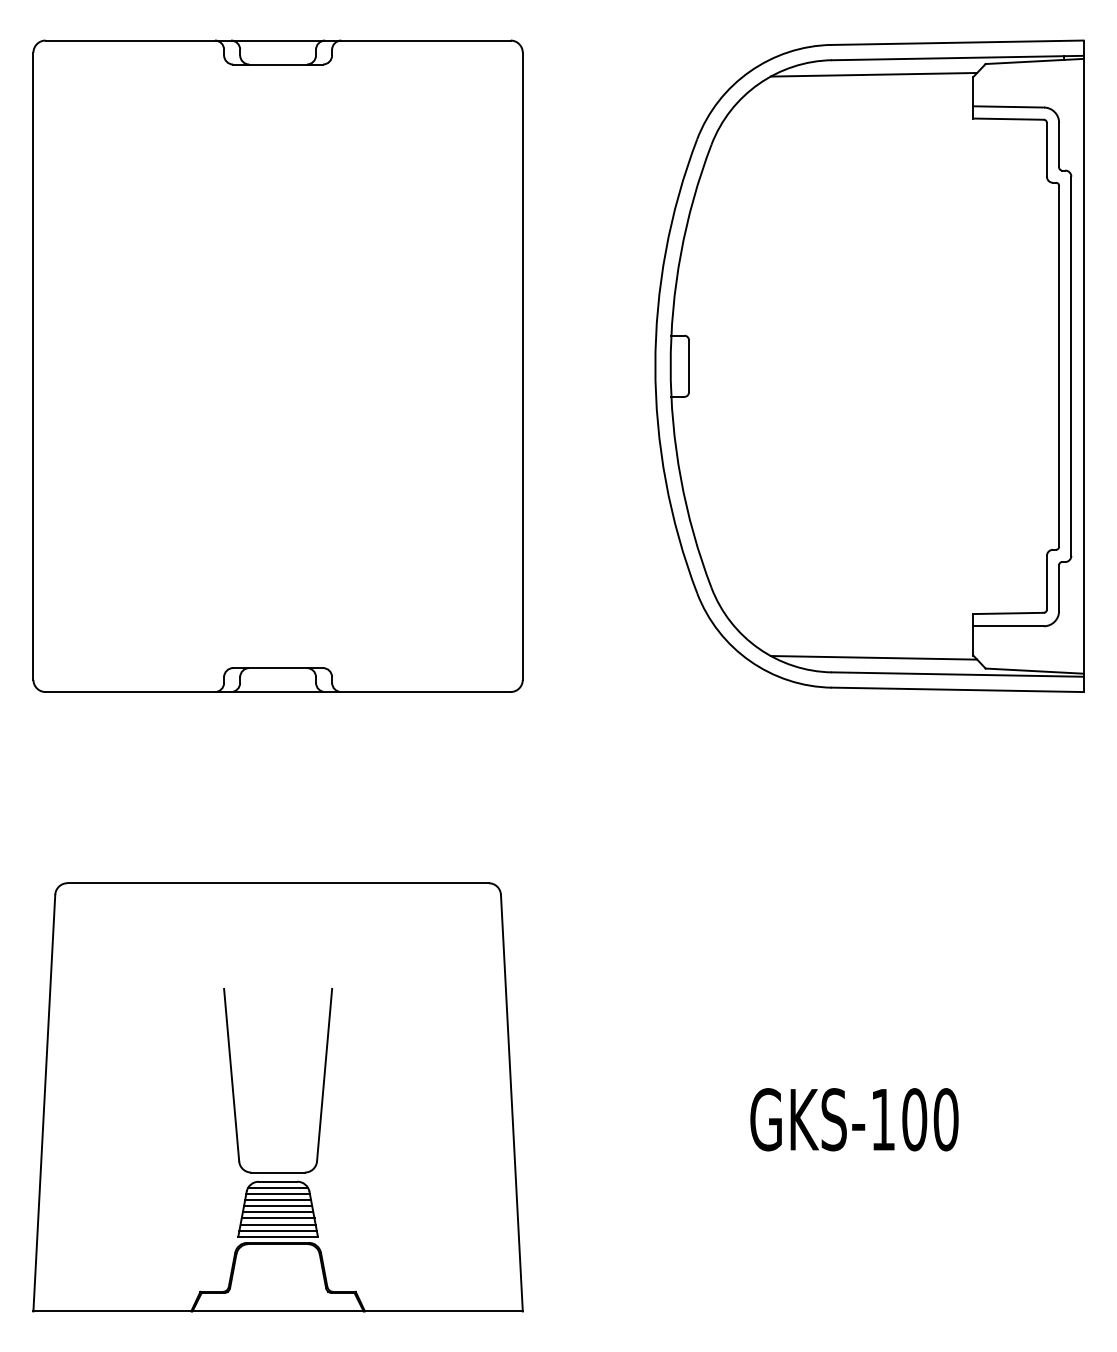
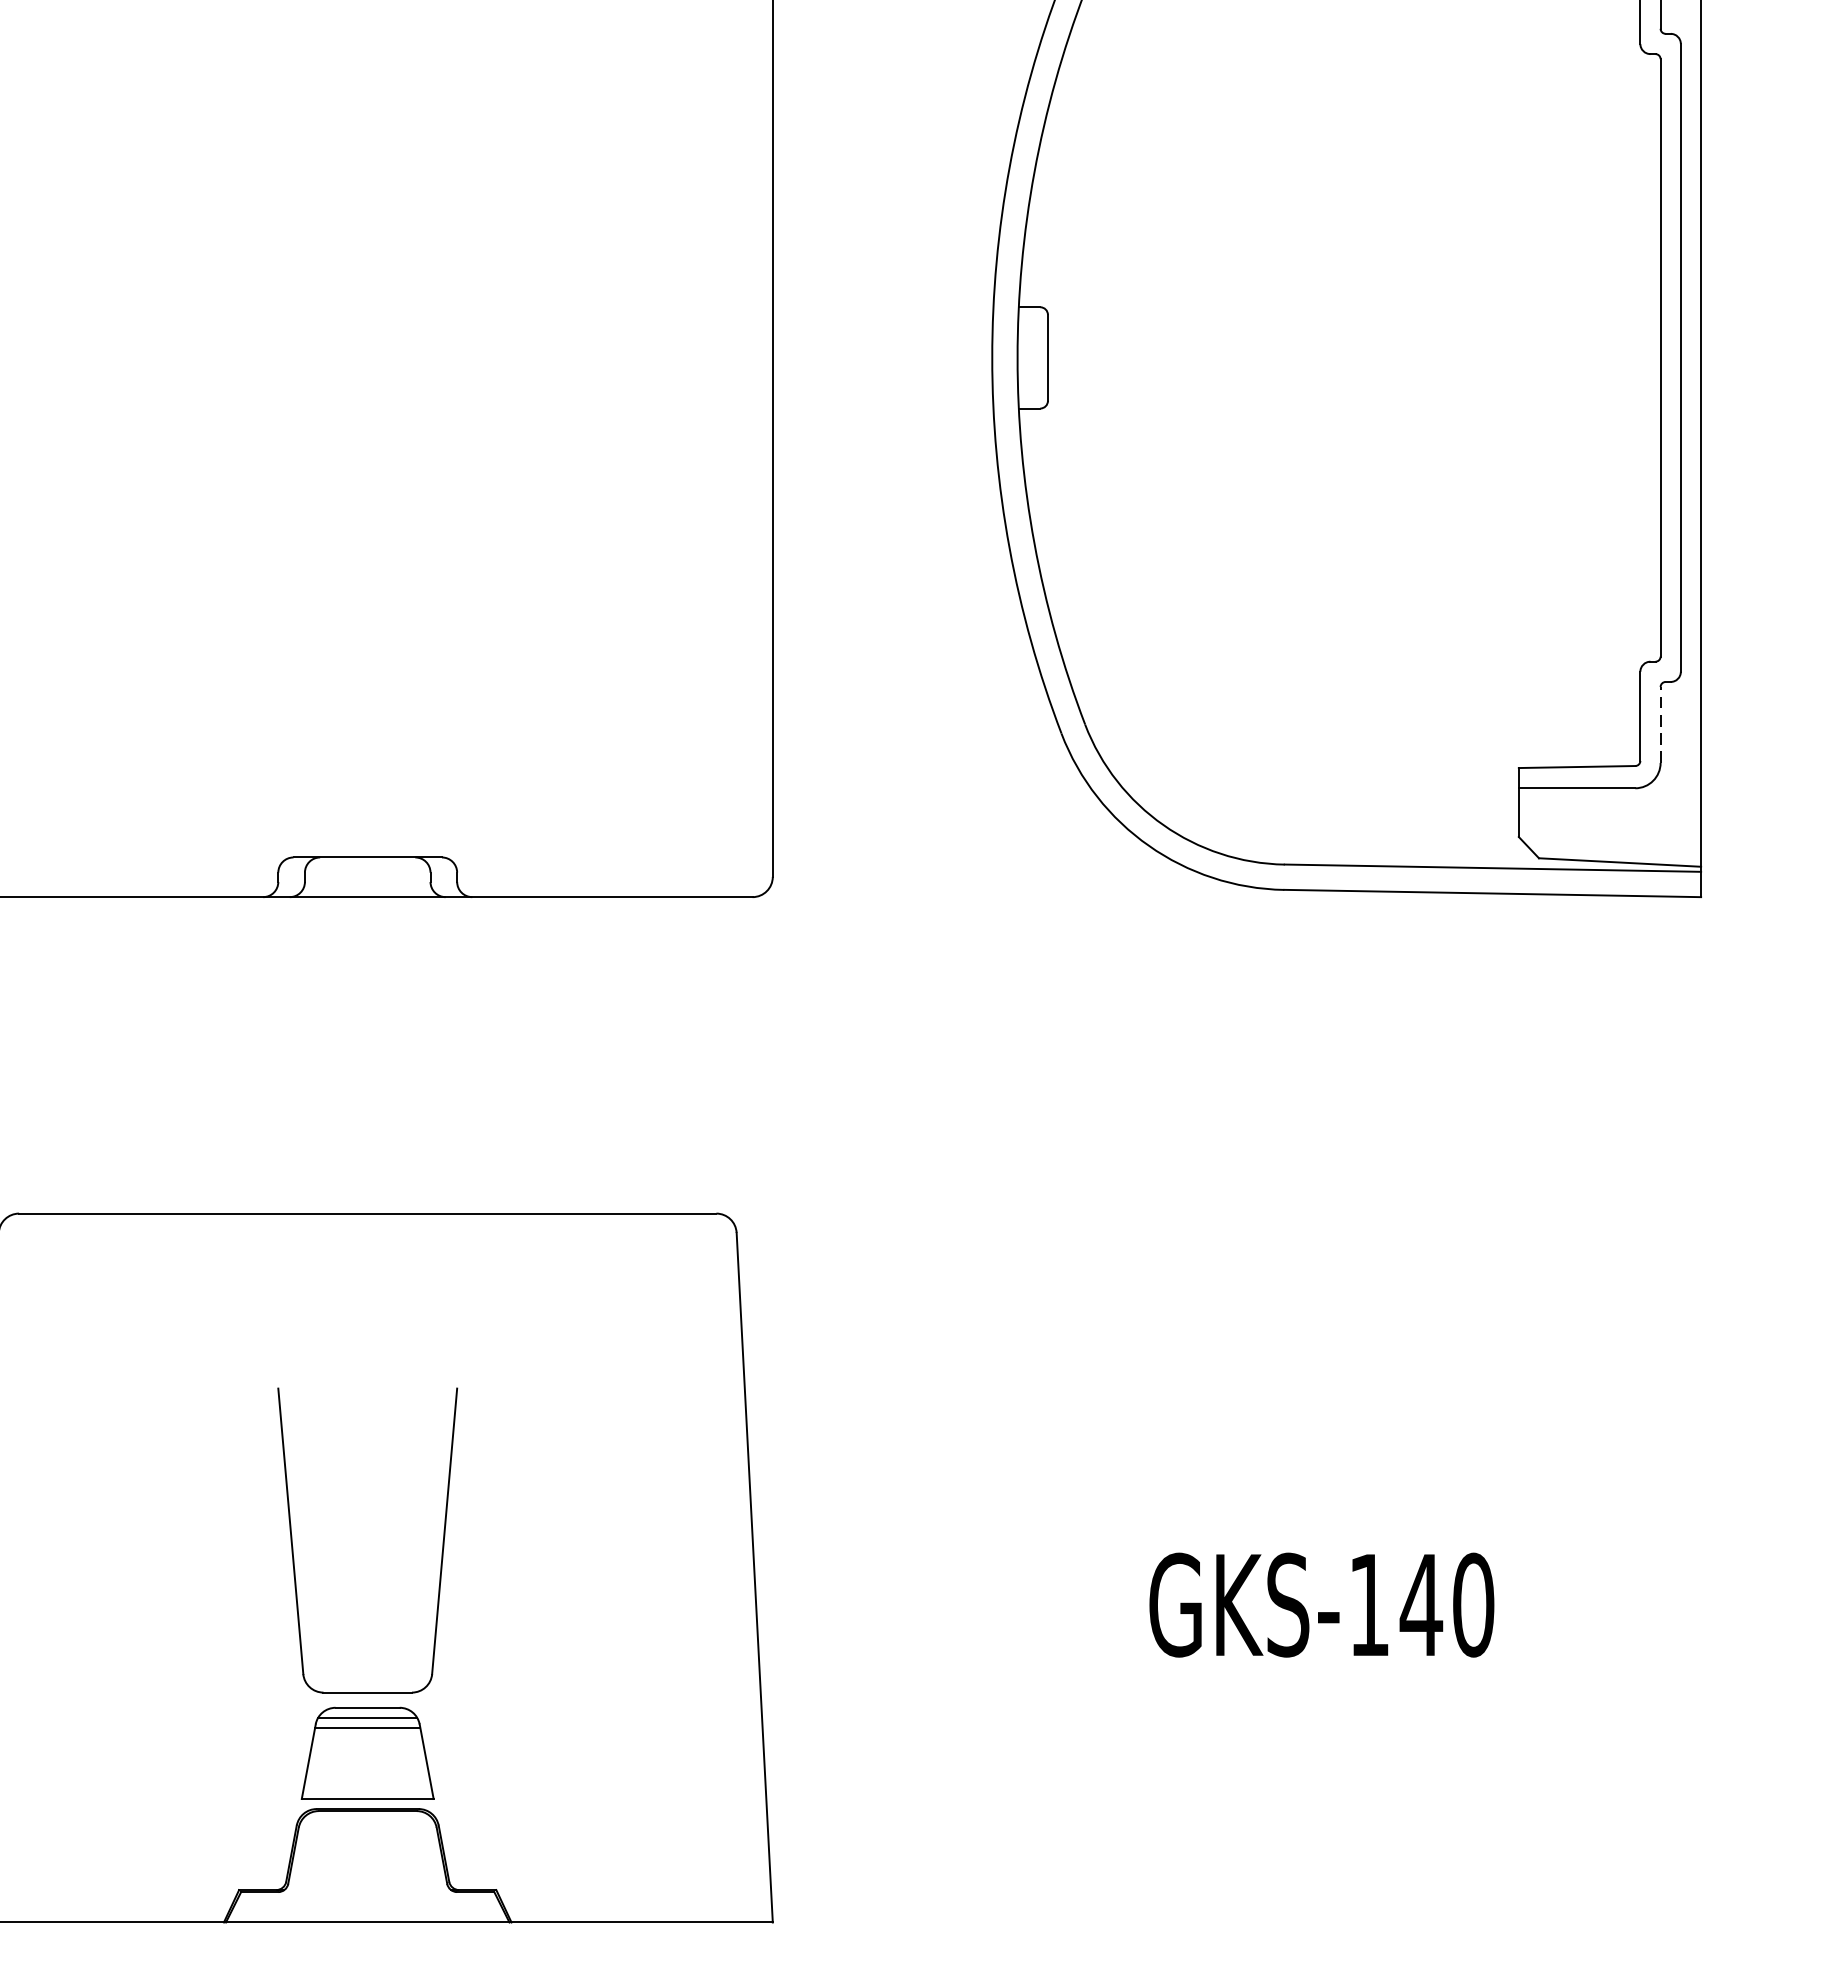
line: (1059, 588) -> (1661, 725), solid -> dashed
line: (873, 657) -> (1353, 839), removed
text: (914, 1119) -> (1421, 1604), GKS-100 -> GKS-140
line: (278, 1200) -> (368, 1738), removed
line: (277, 1206) -> (366, 1748), removed
line: (277, 1212) -> (366, 1758), removed
line: (277, 1218) -> (366, 1768), removed
line: (277, 1224) -> (366, 1778), removed
line: (277, 1230) -> (366, 1788), removed

